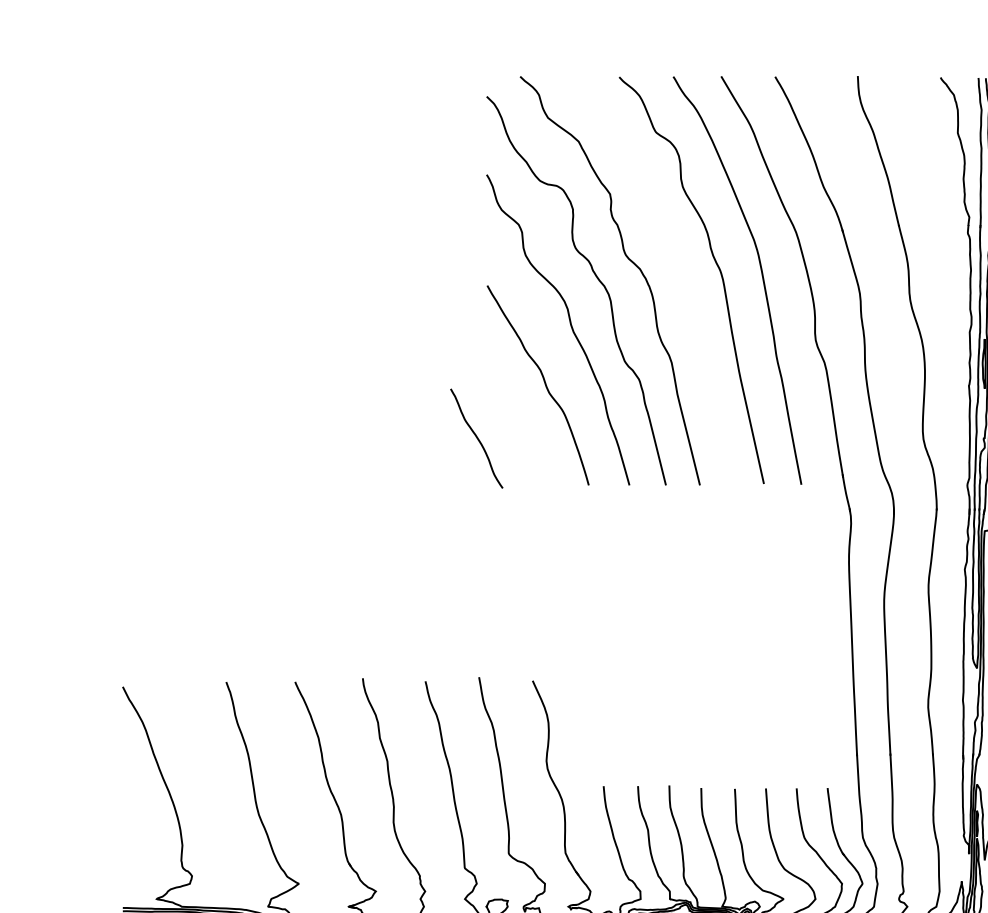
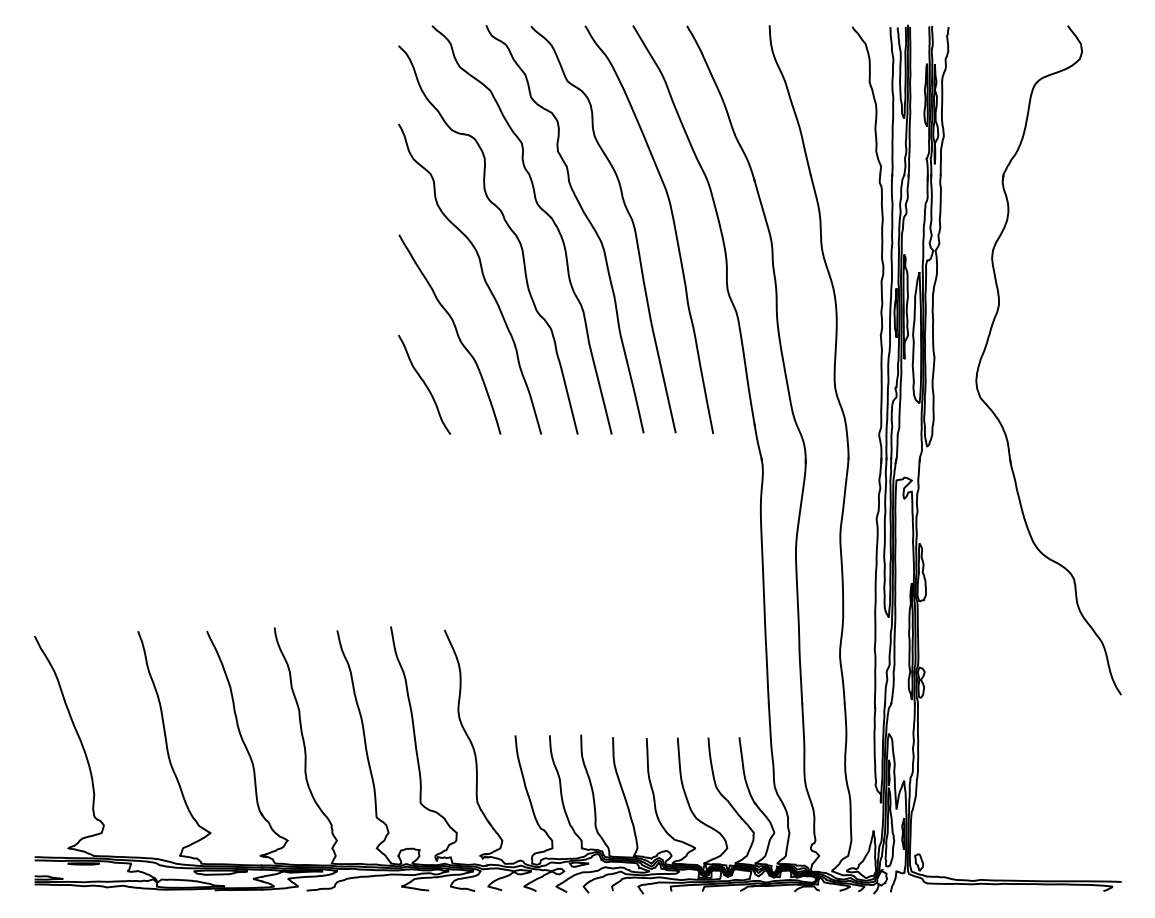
curve: (673, 268) -> (585, 217), added
curve: (476, 438) -> (424, 384), moved

